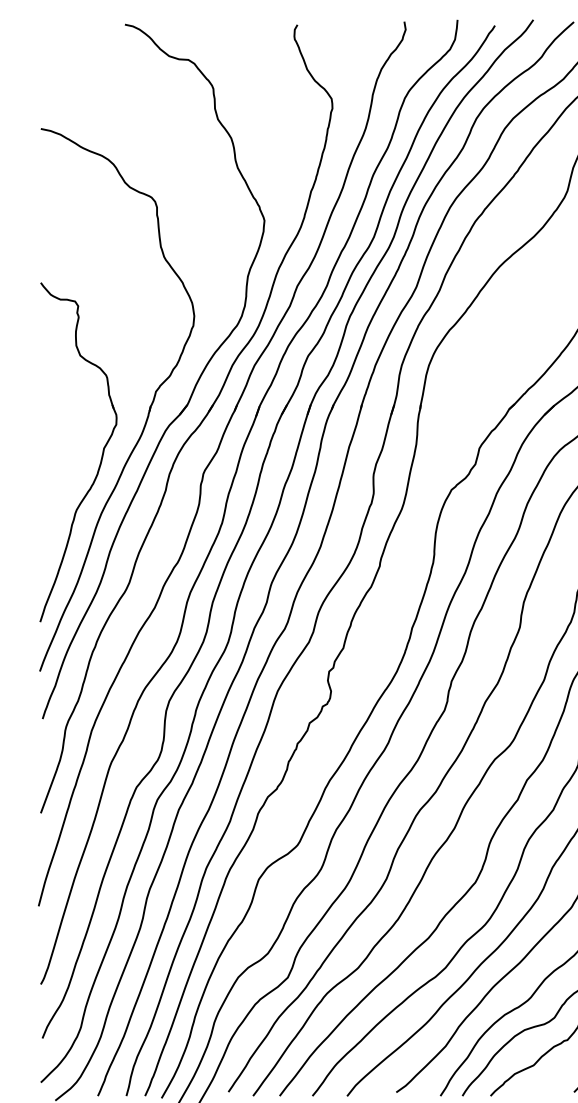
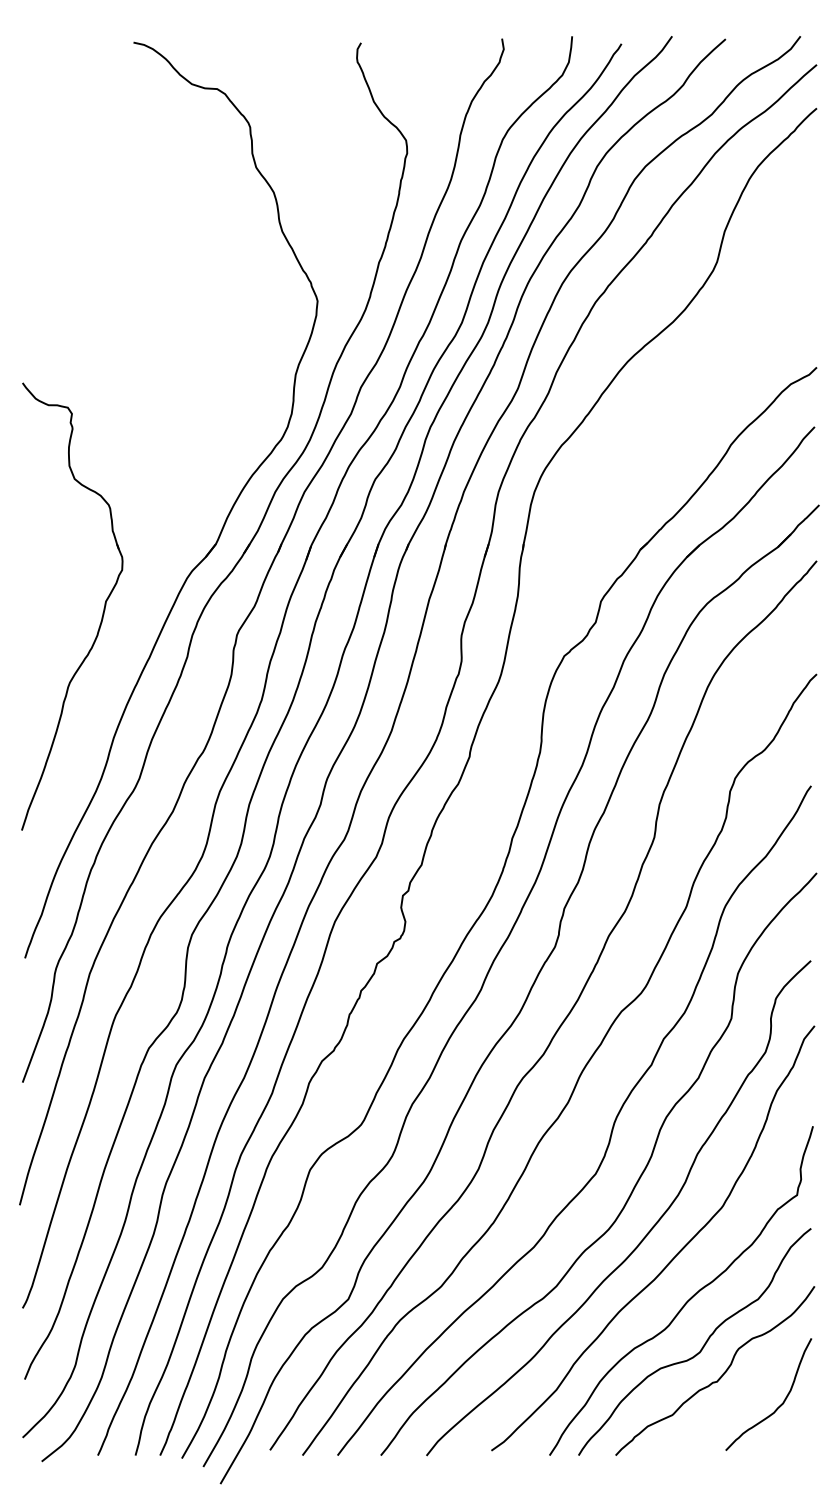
part: (149, 409) -> (165, 549), removed

